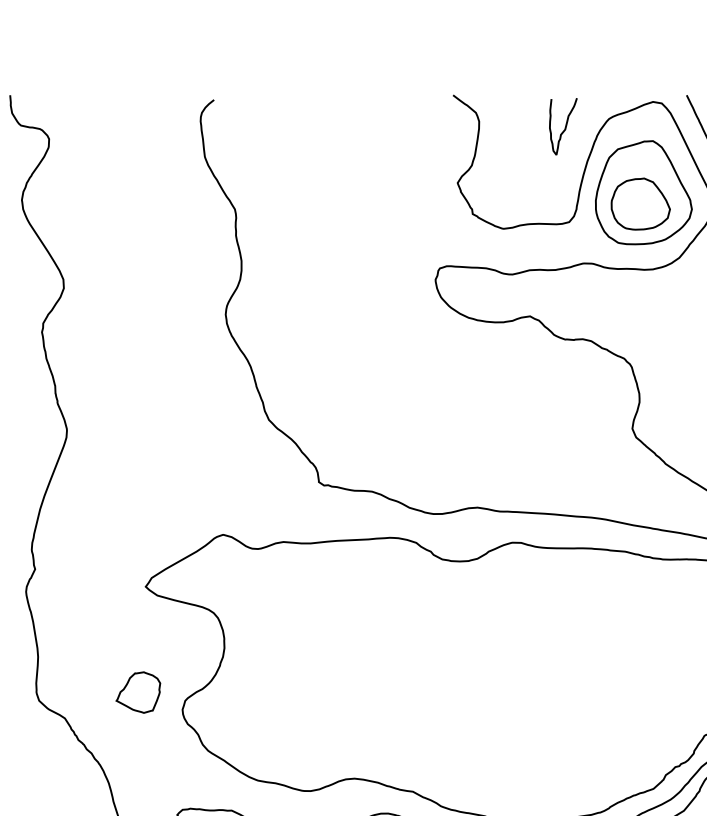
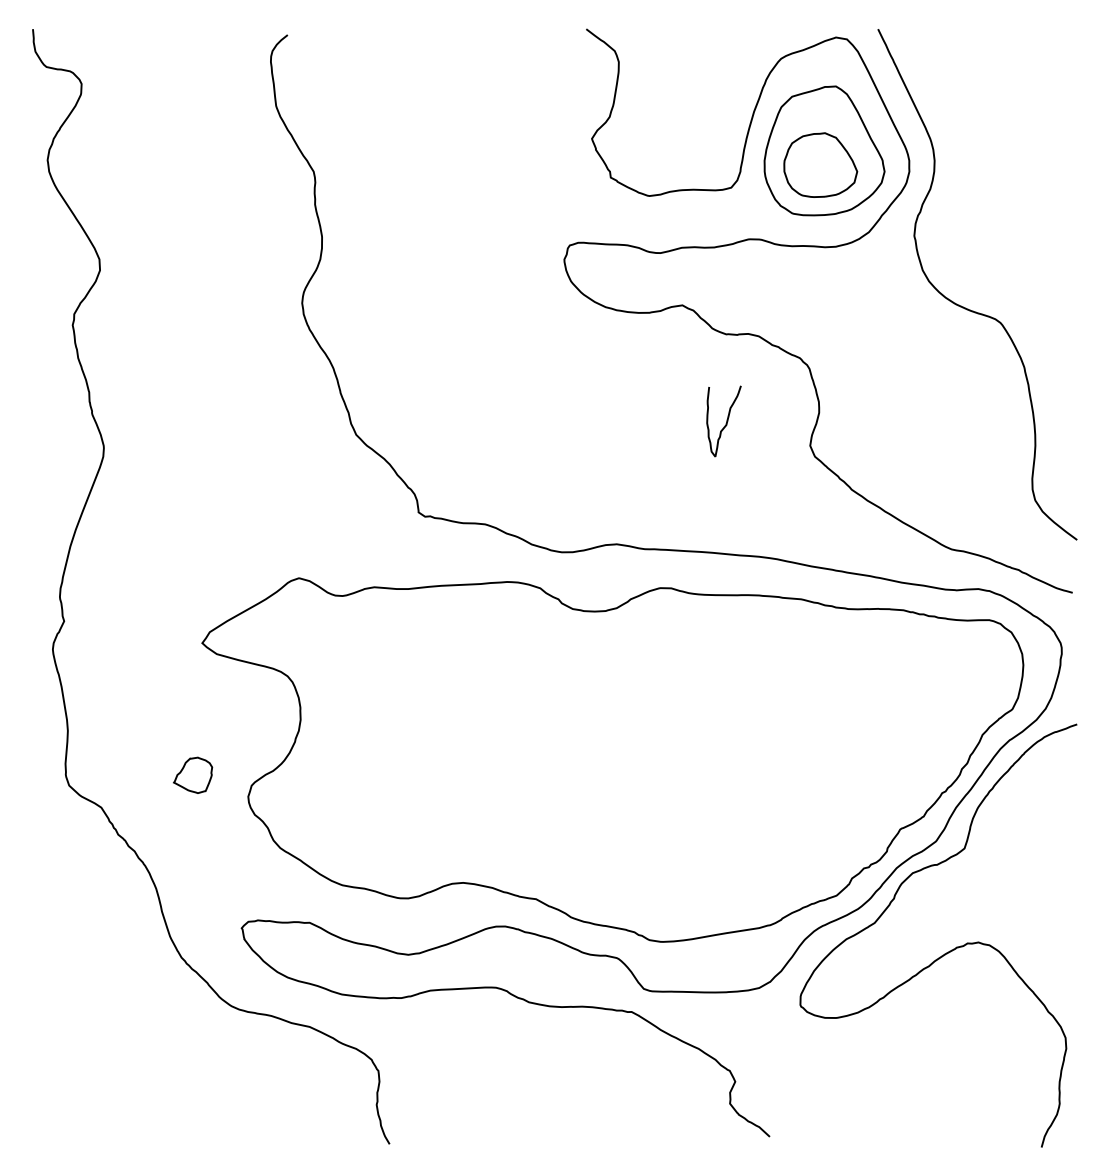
curve: (564, 128) -> (725, 423), moved
part: (137, 692) -> (192, 775), size x0.7

